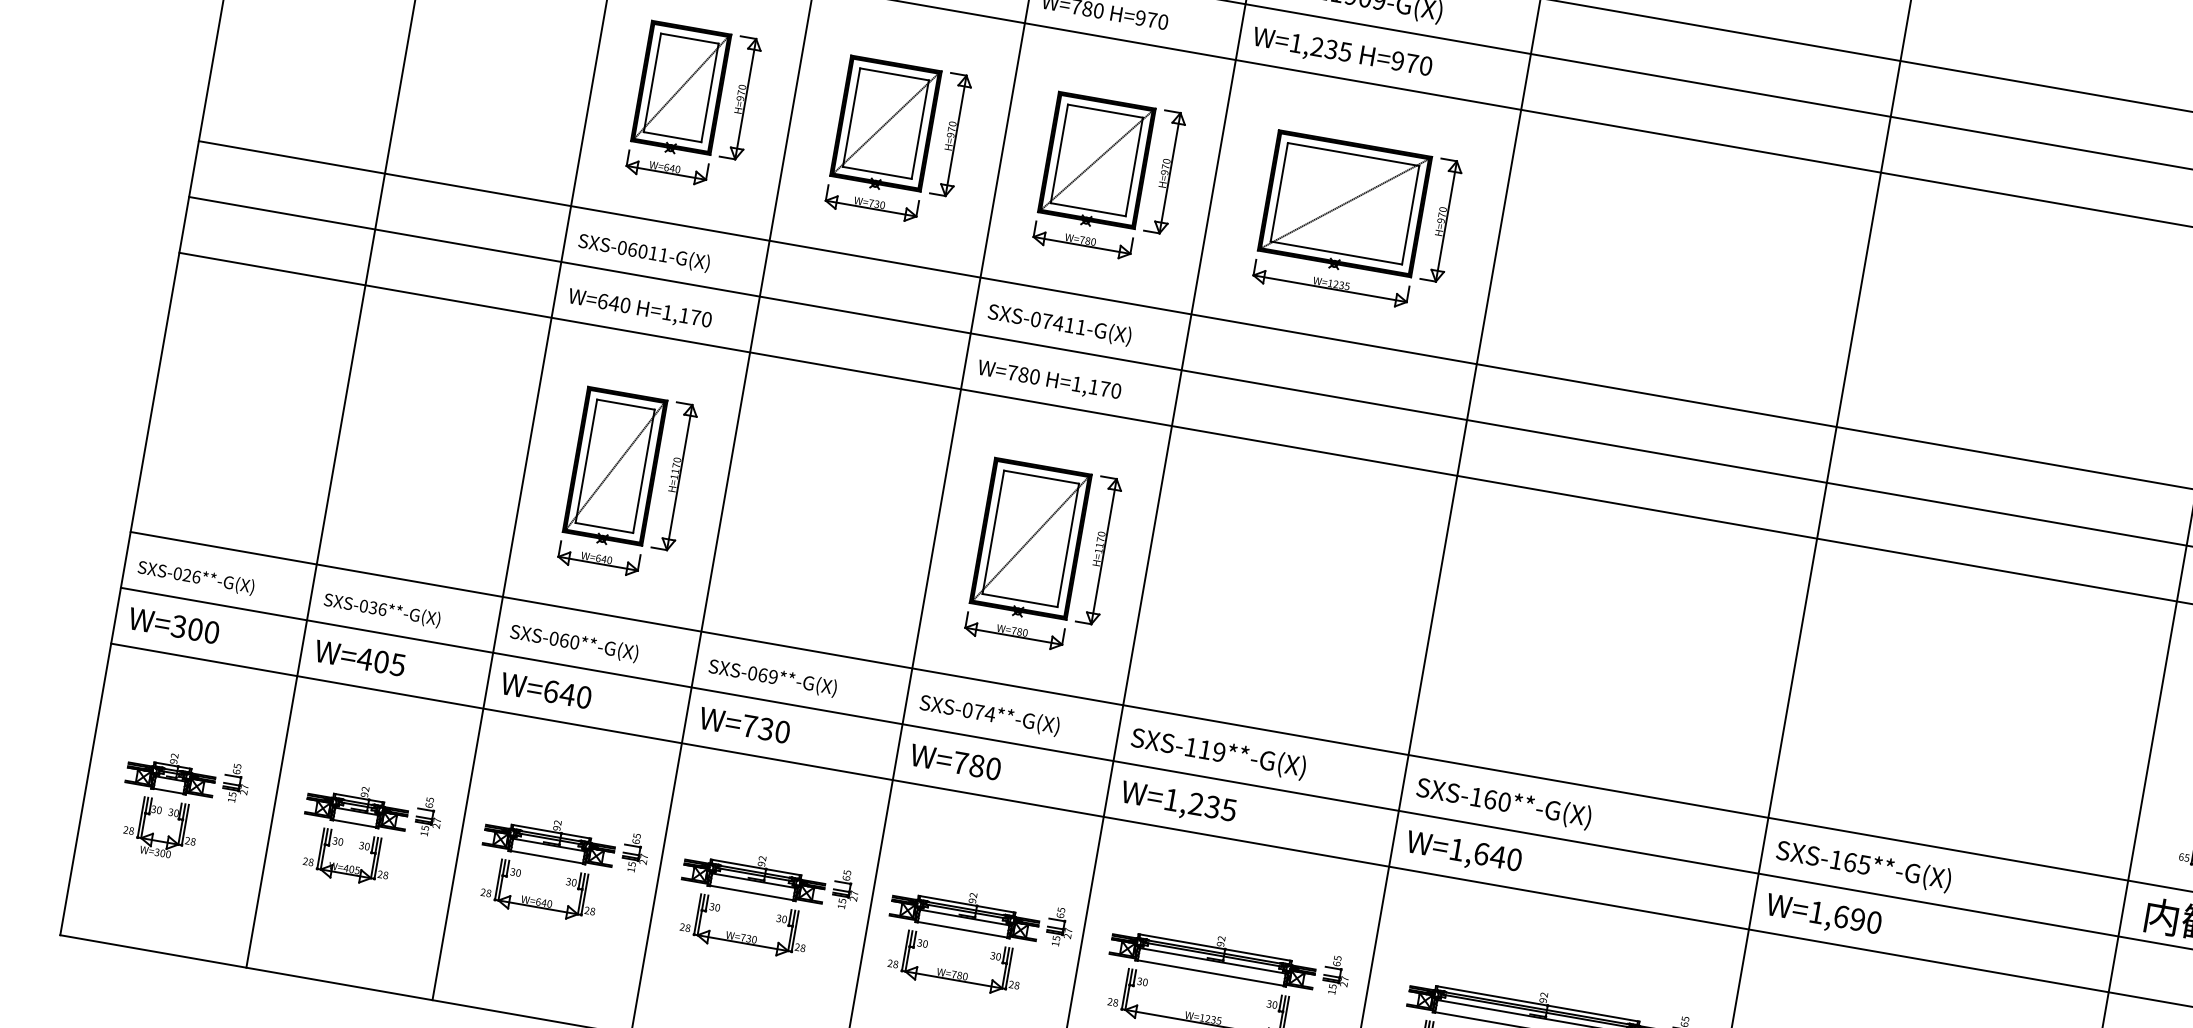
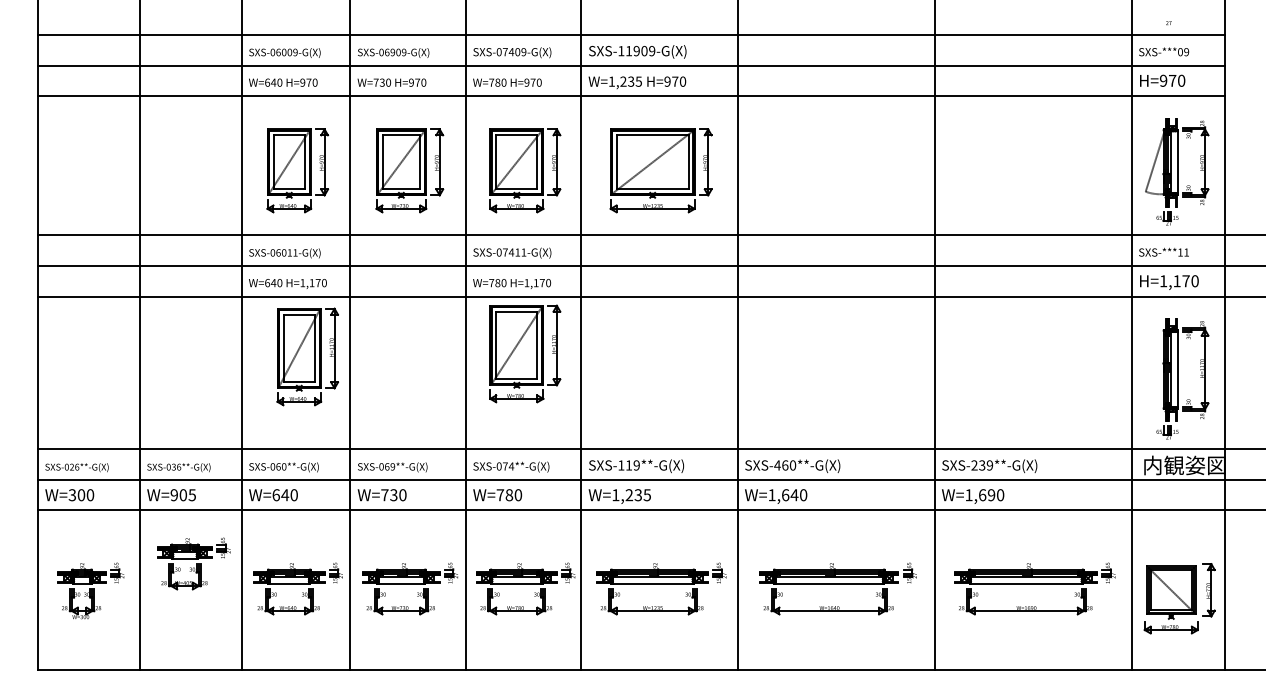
part: (627, 483) -> (307, 356), moved
part: (1044, 556) -> (525, 353), moved
text: (365, 659) -> (174, 495), W=405 -> W=905
text: (1476, 797) -> (777, 465), SXS-160**-G(X) -> SXS-460**-G(X)
part: (368, 835) -> (193, 563), moved
text: (1850, 862) -> (982, 465), SXS-165**-G(X) -> SXS-239**-G(X)

